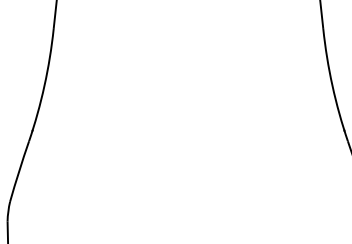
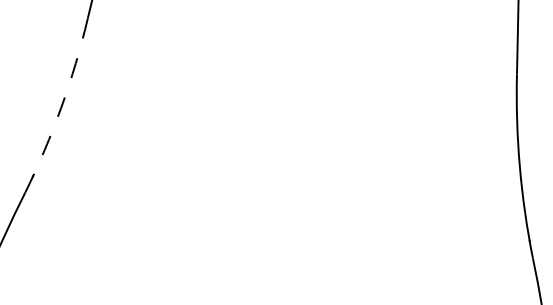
arc: (44, 85) -> (61, 106), solid -> dashed

